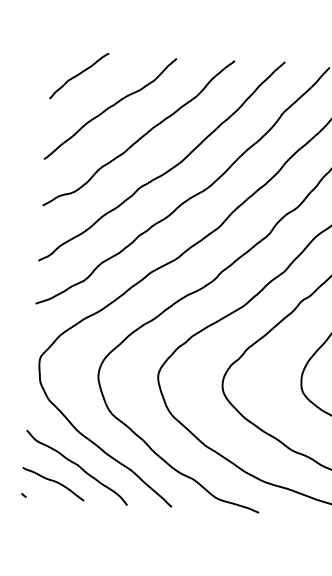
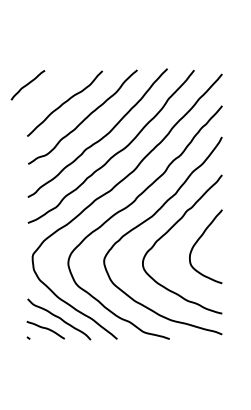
curve: (78, 76) -> (27, 85), moved

